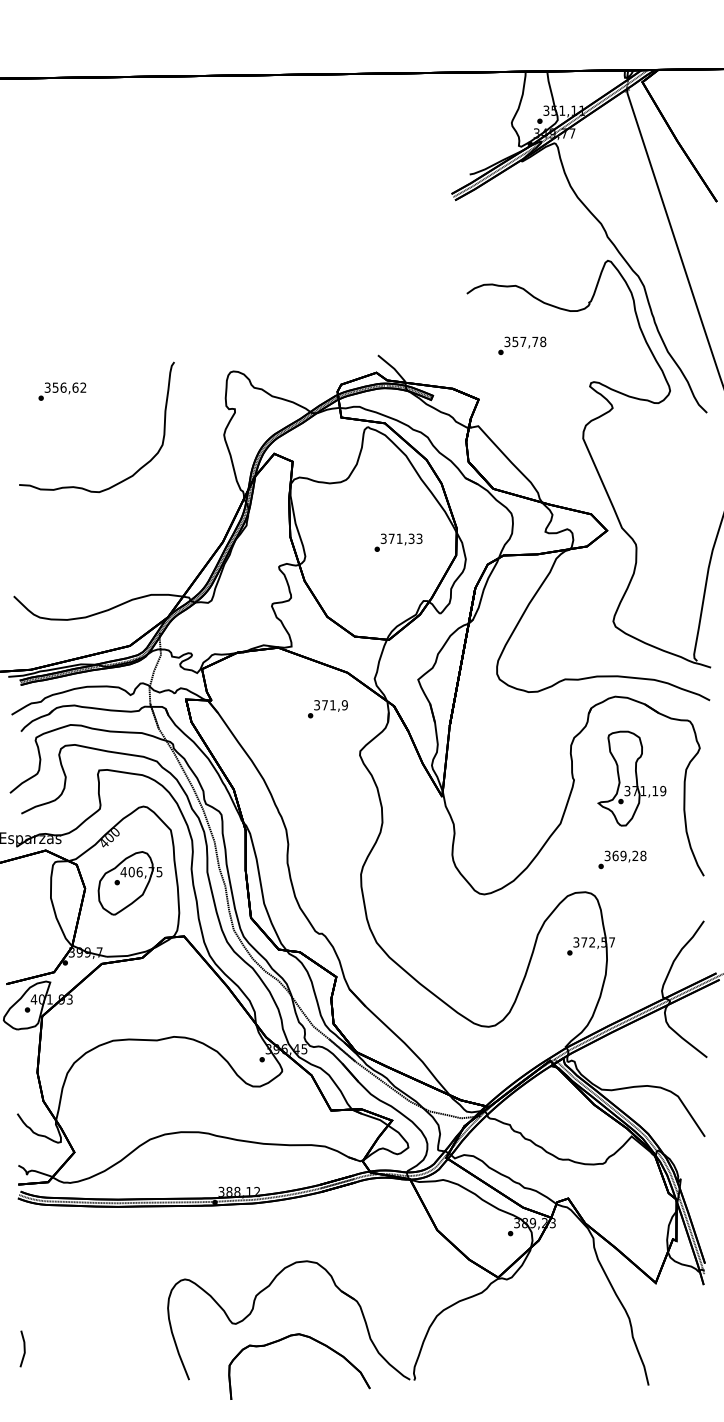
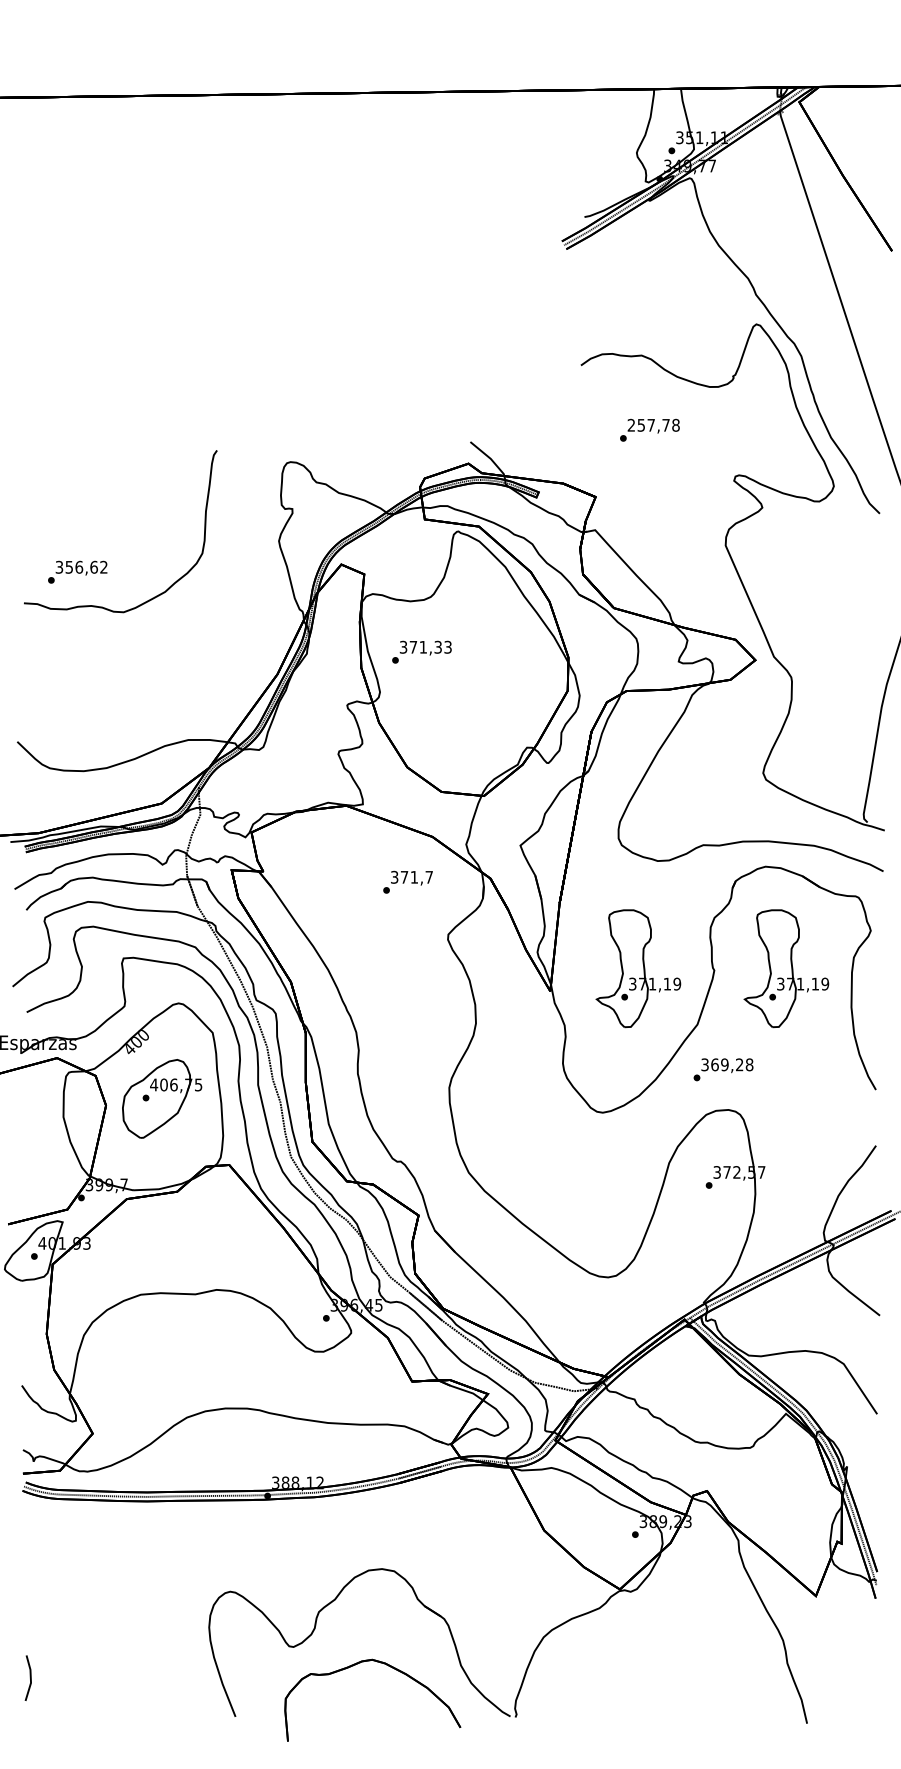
text: (507, 342) -> (631, 425), 357,78 -> 257,78
text: (62, 391) -> (77, 571), moved
text: (398, 542) -> (421, 651), moved
text: (345, 704) -> (429, 876), 371,9 -> 371,7
part: (513, 778) -> (638, 968), added
text: (622, 859) -> (723, 1069), moved

